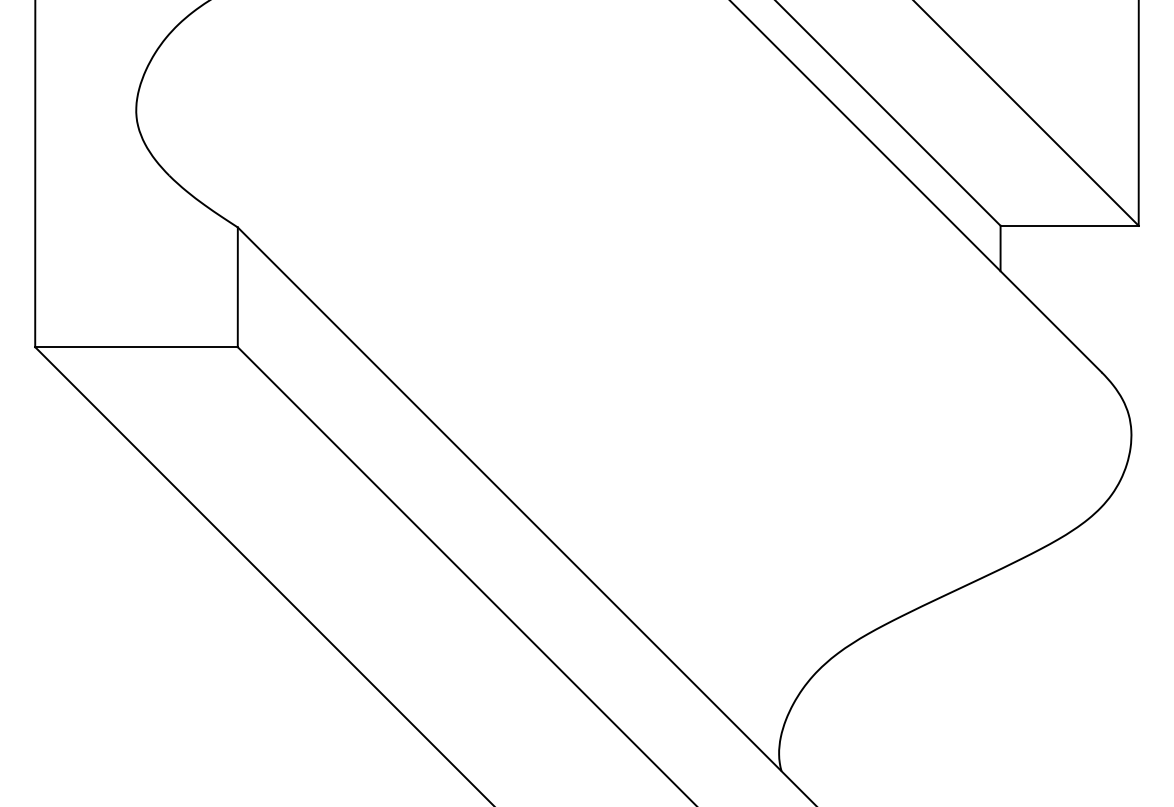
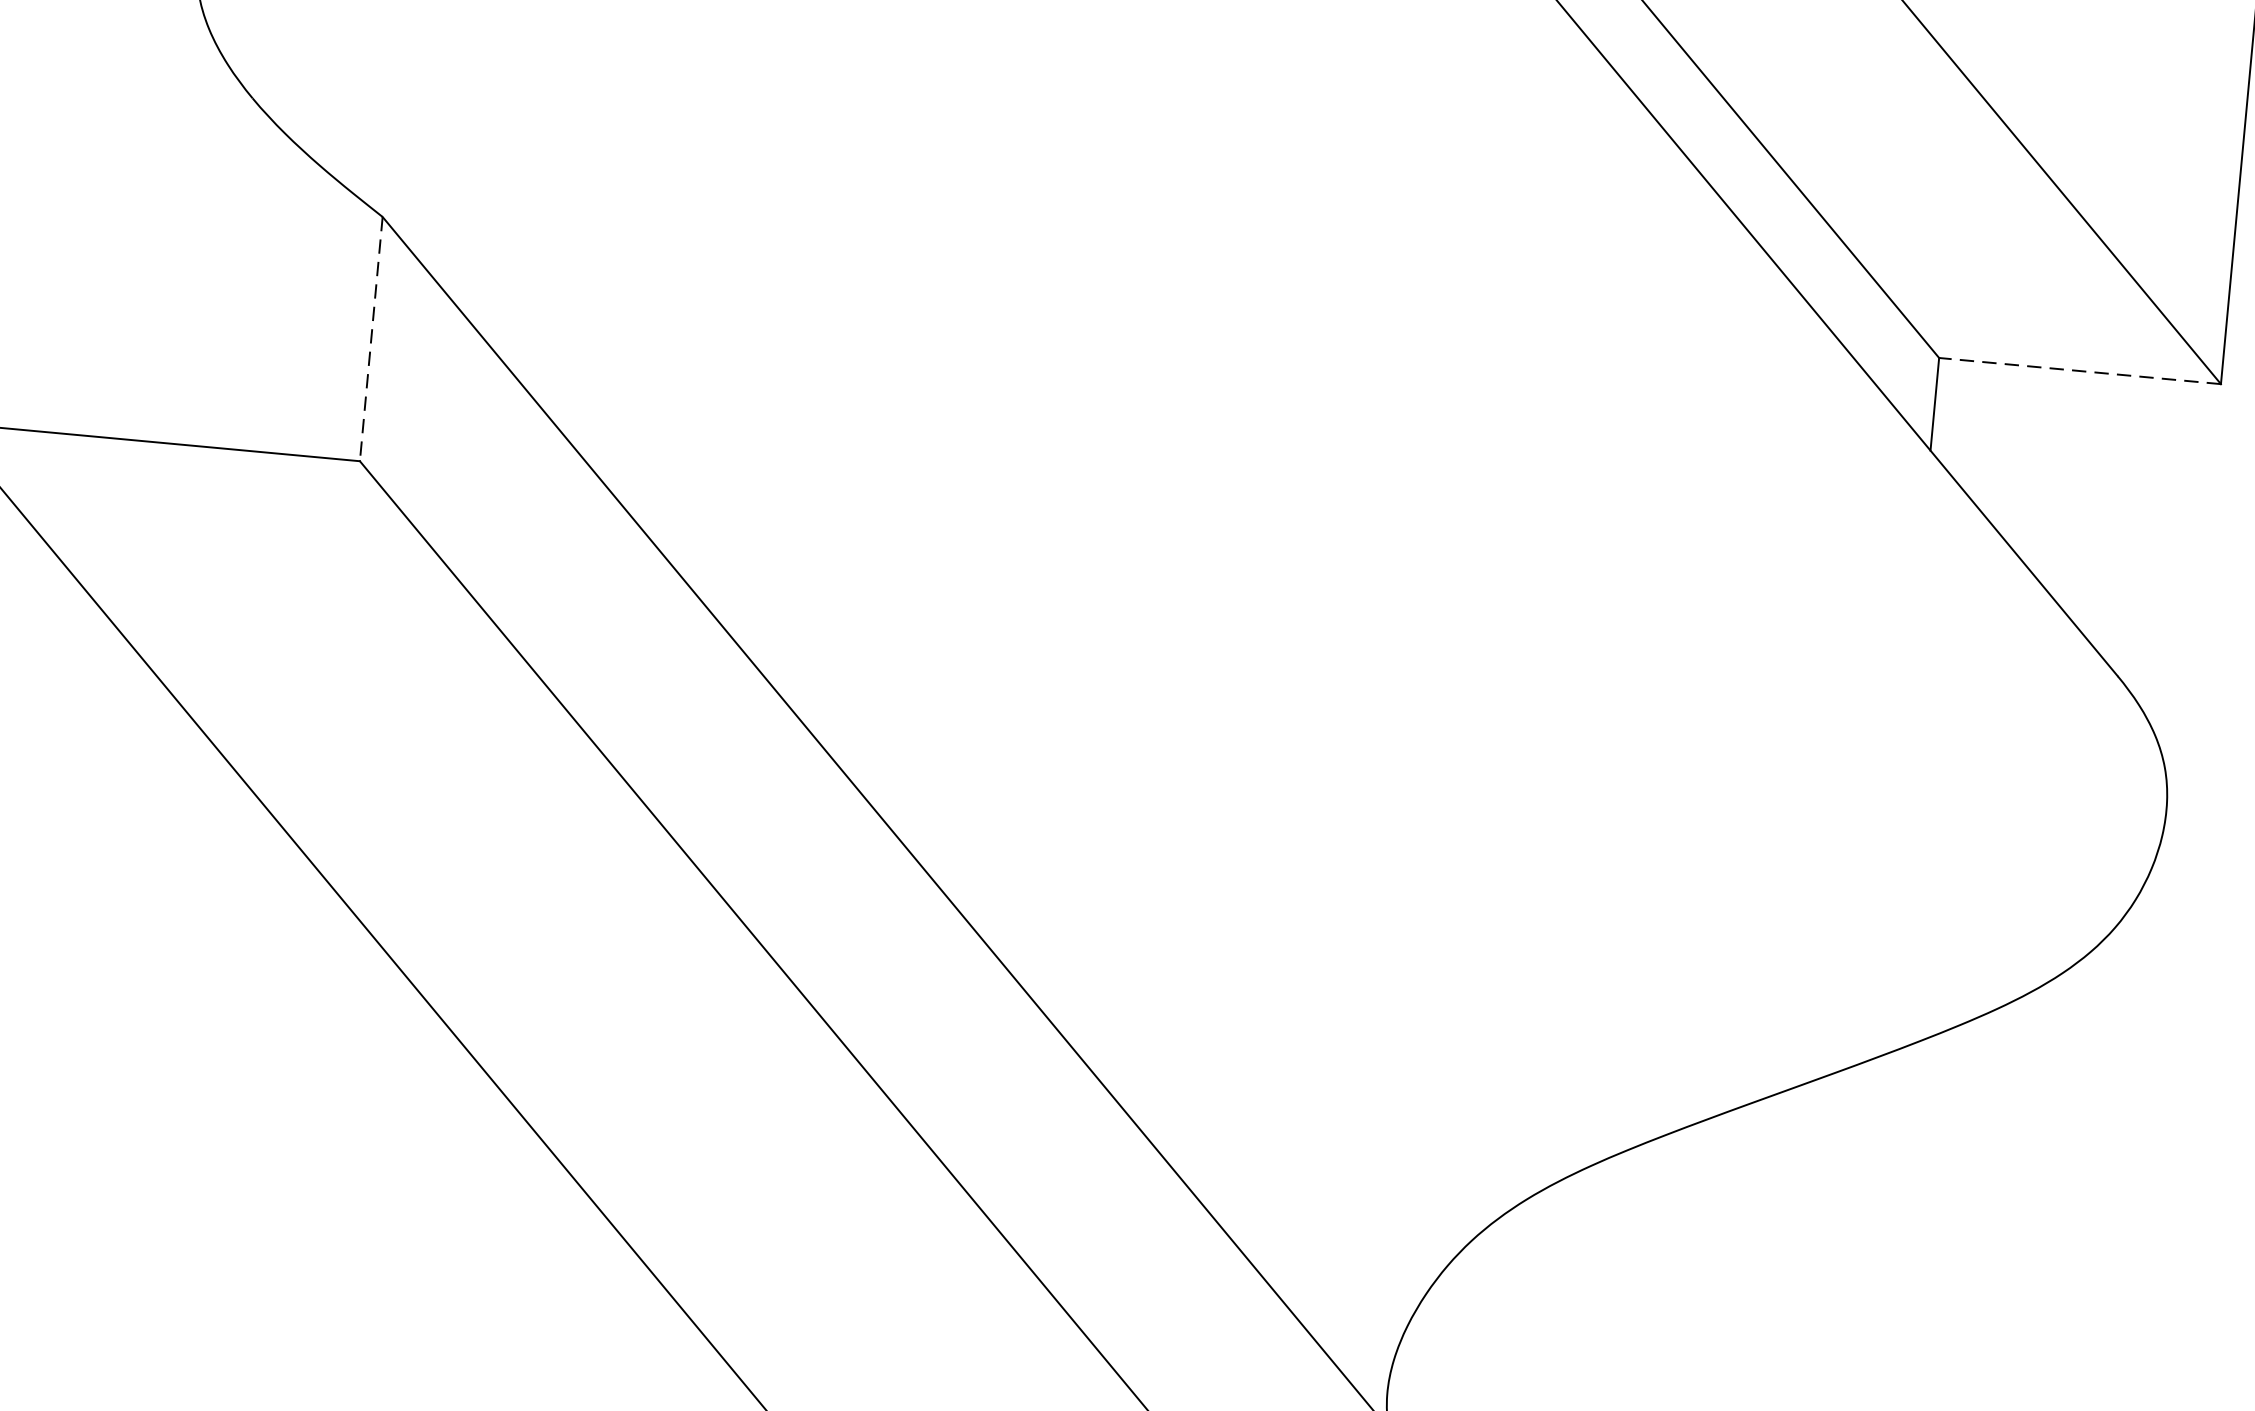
line: (1069, 225) -> (2079, 370), solid -> dashed
line: (237, 287) -> (370, 339), solid -> dashed

